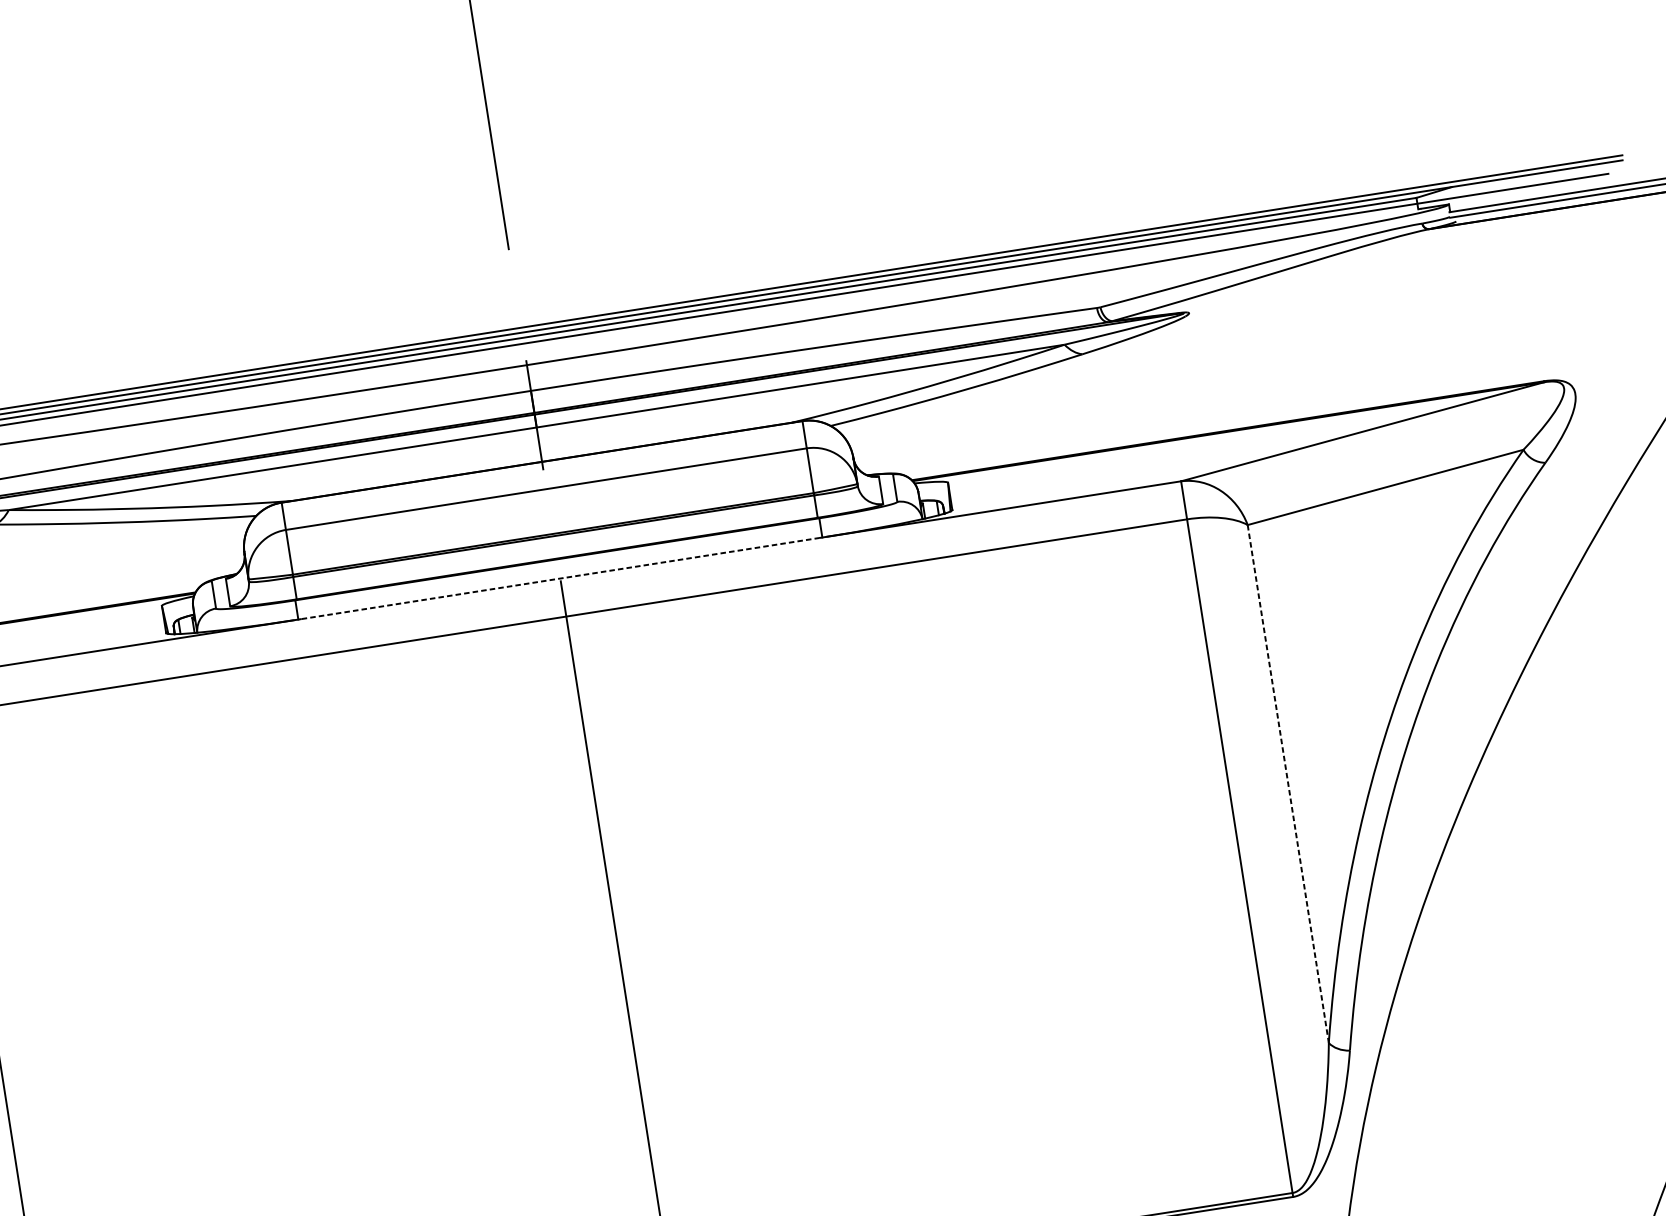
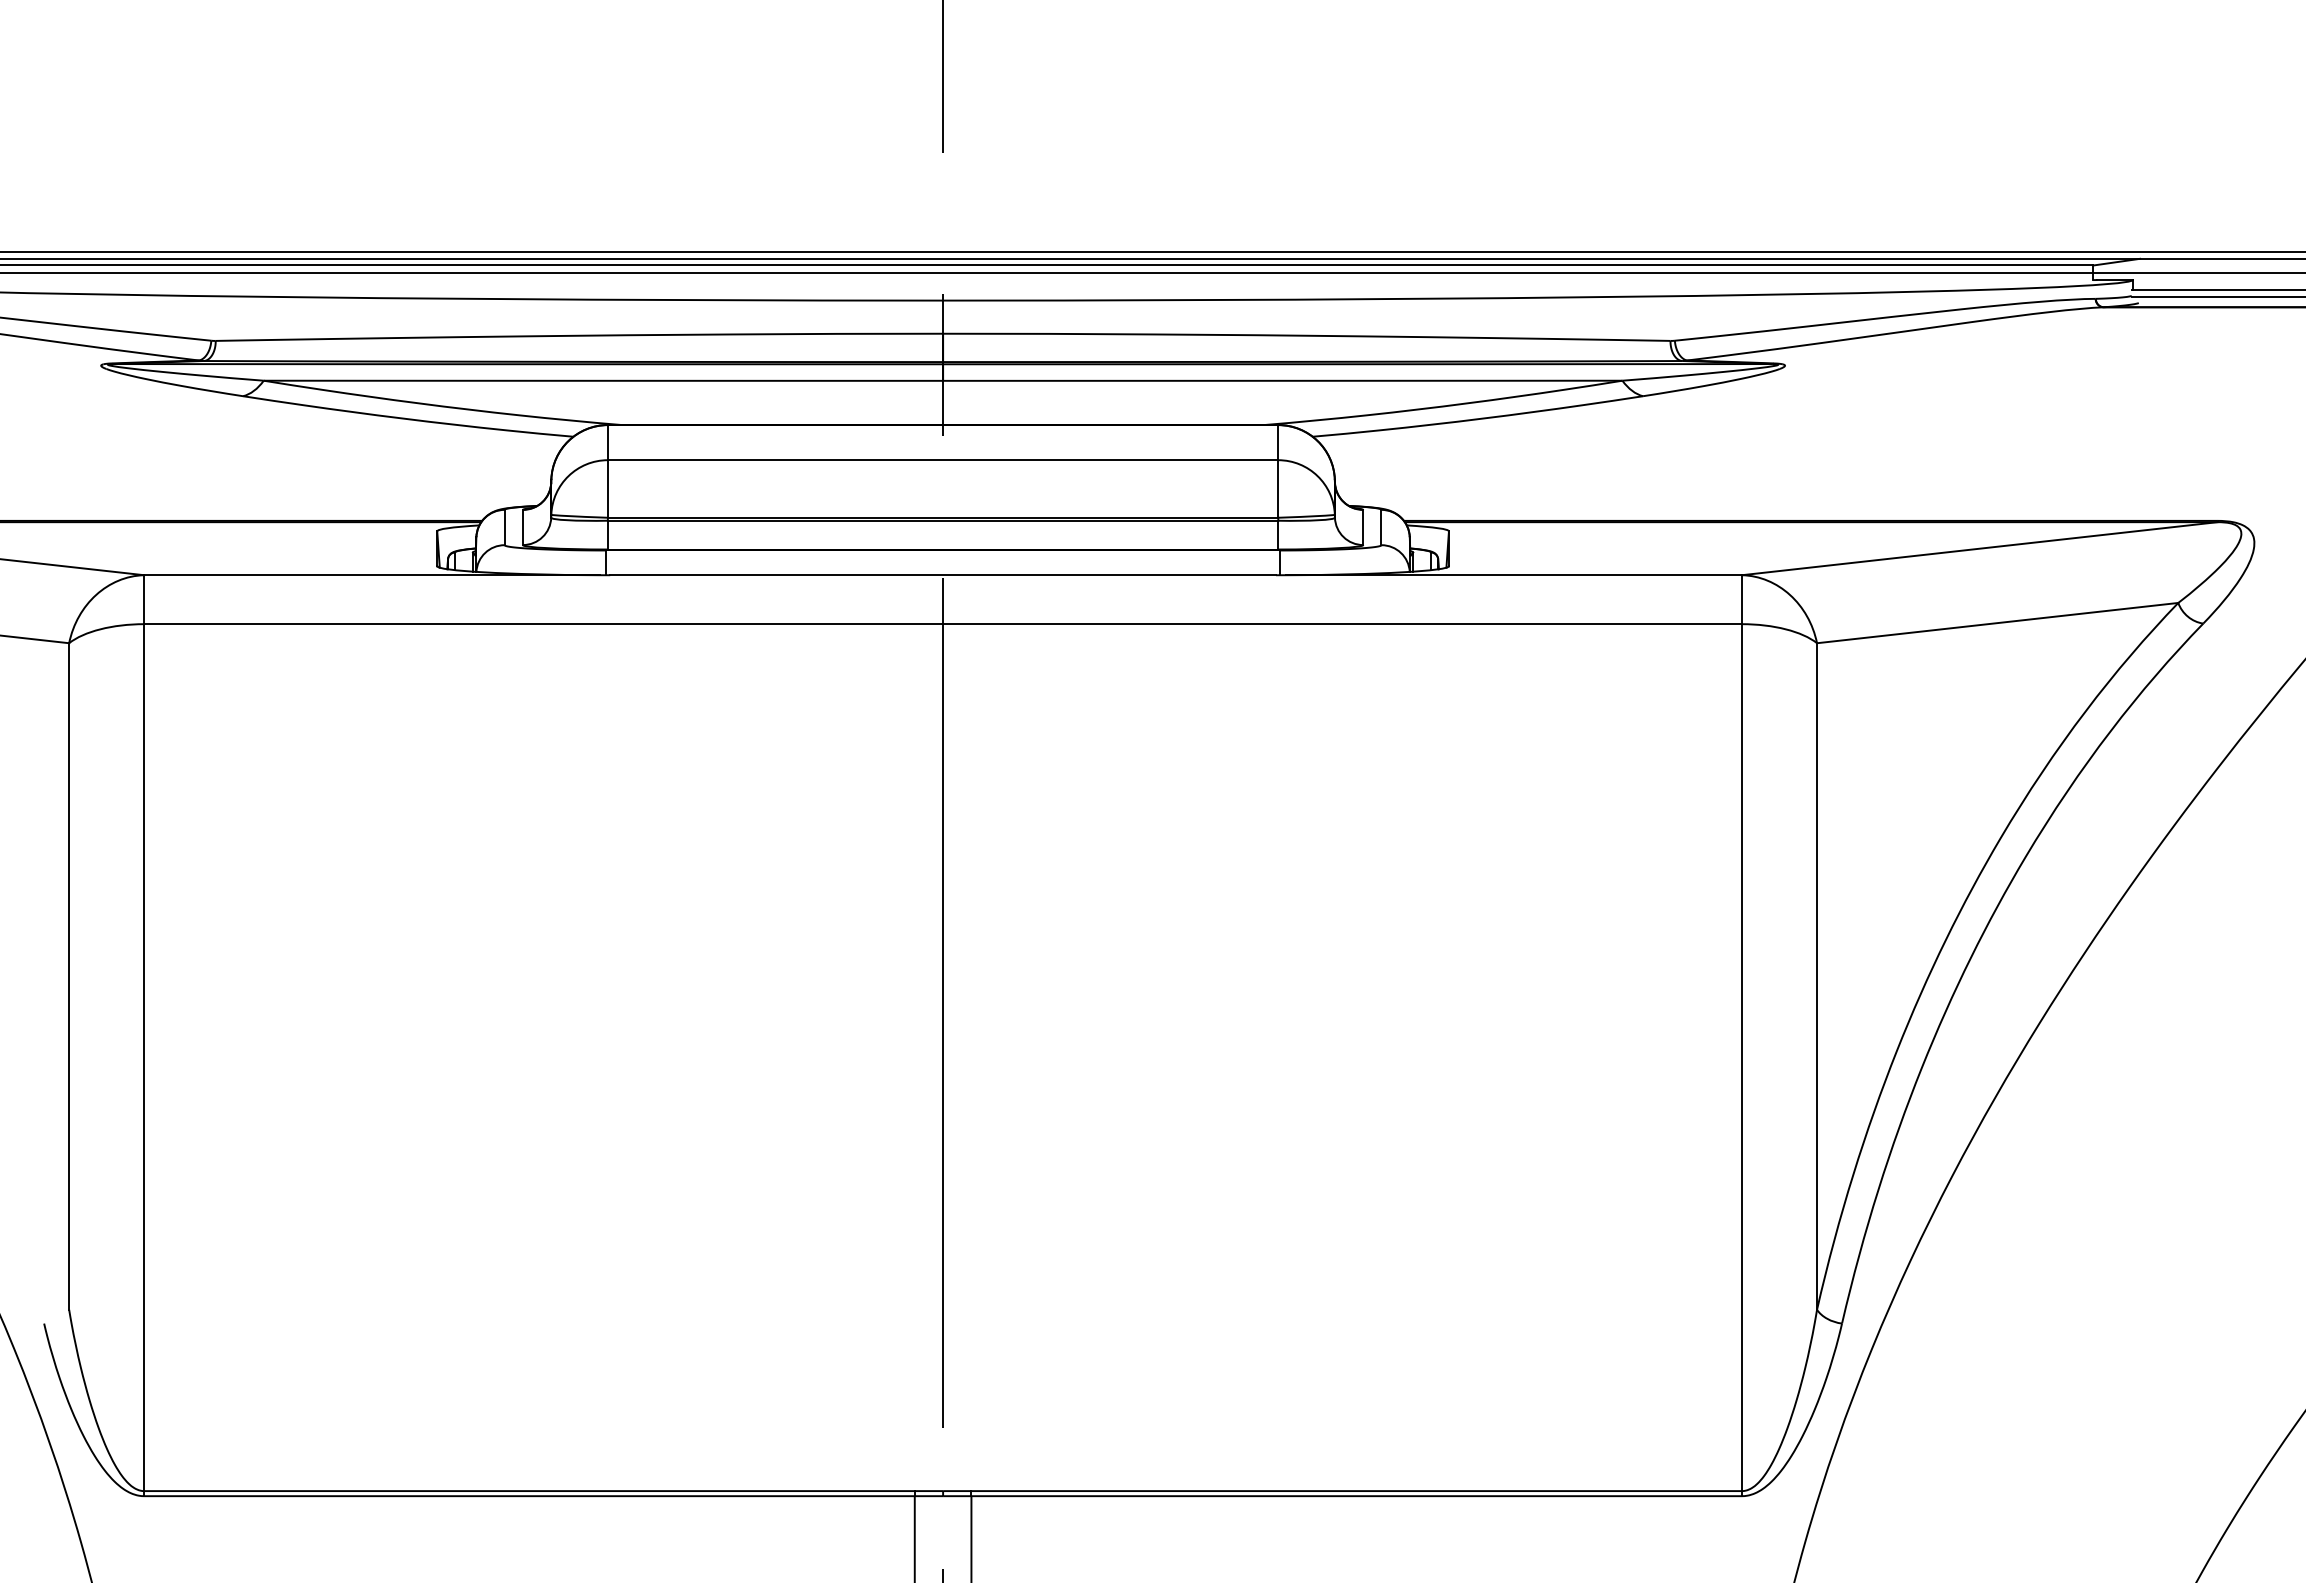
line: (560, 578) -> (943, 575), dashed -> solid
line: (1288, 784) -> (1817, 977), dashed -> solid

